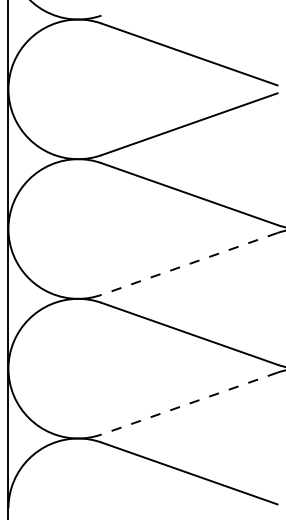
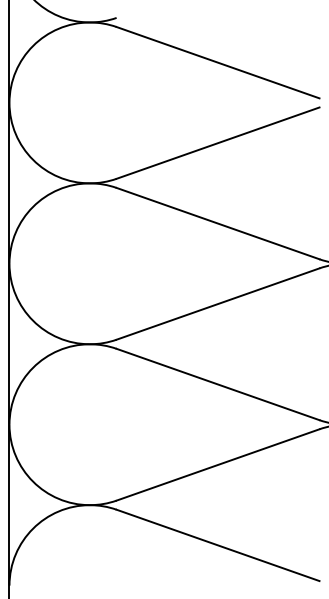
line: (189, 264) -> (218, 304), dashed -> solid
line: (189, 403) -> (218, 464), dashed -> solid

